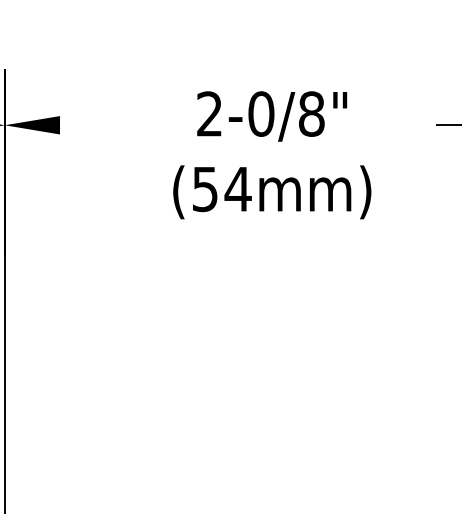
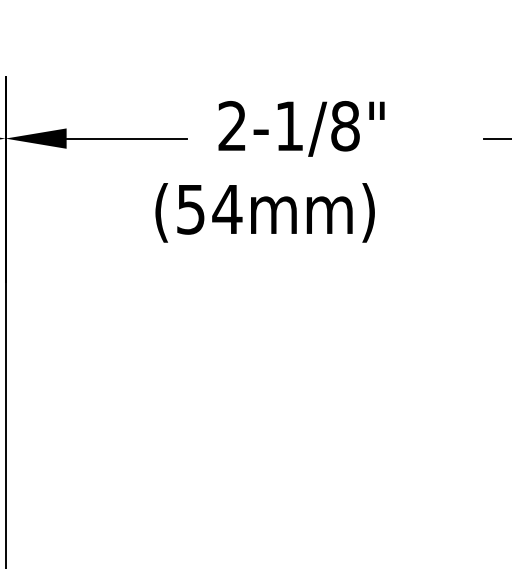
text: (261, 113) -> (289, 125), 2-0/8" -> 2-1/8"
line: (114, 125) -> (126, 138), added
text: (272, 192) -> (265, 213), moved

